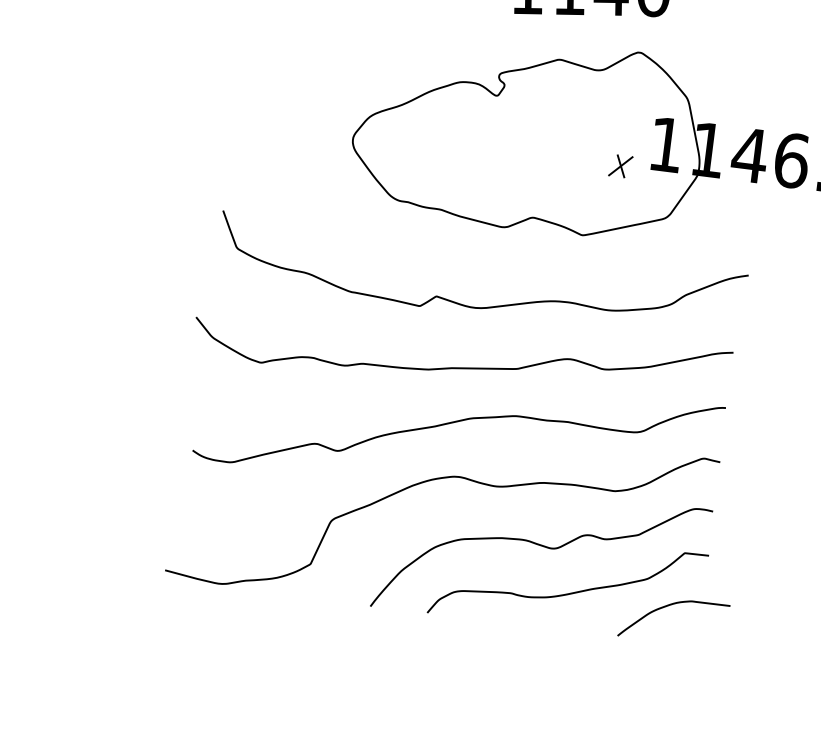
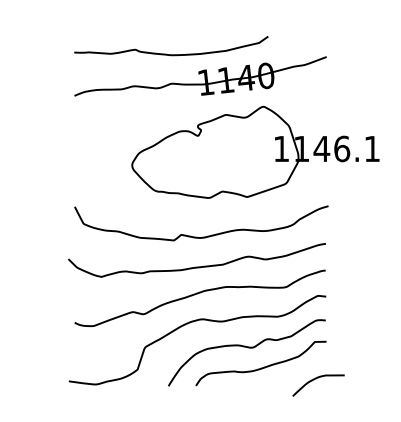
part: (621, 165) -> (261, 161), removed
curve: (670, 607) -> (316, 379), moved

